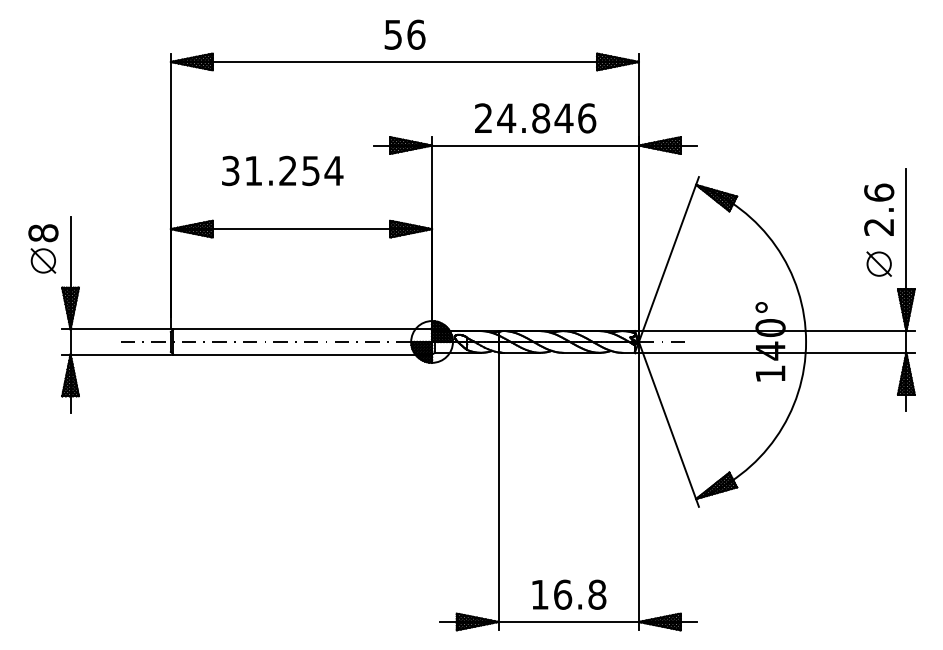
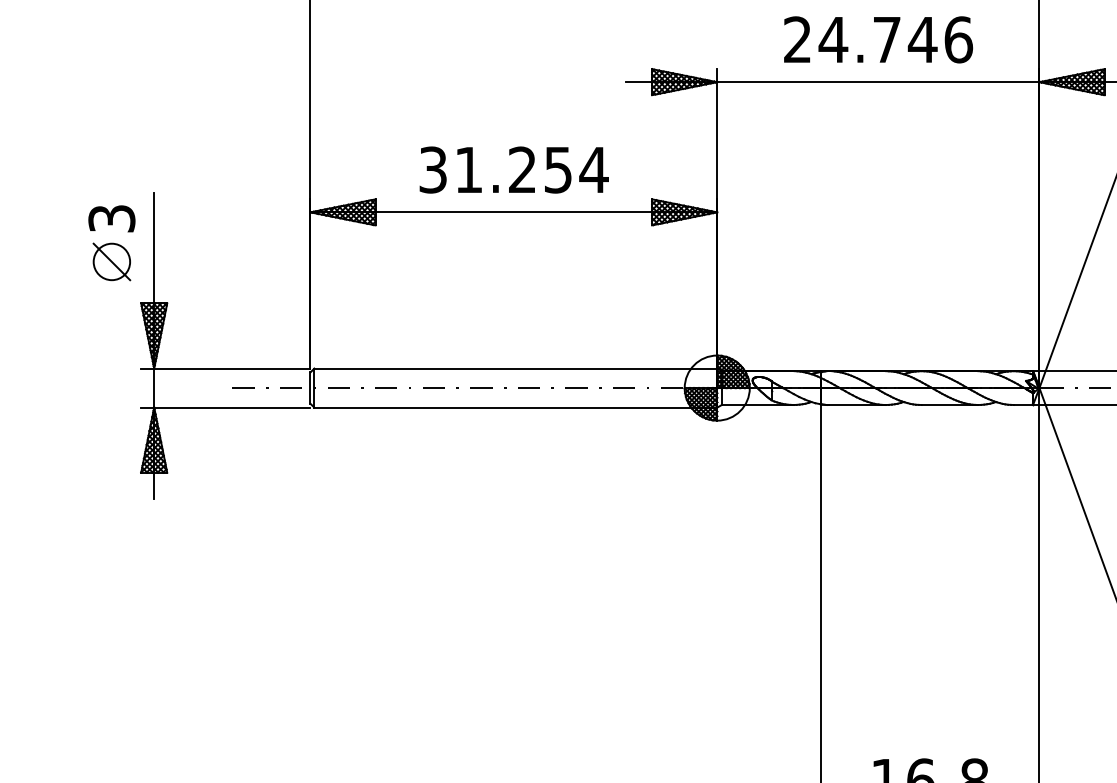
text: (541, 118) -> (887, 40), 24.846 -> 24.746
text: (282, 170) -> (513, 169), moved
text: (43, 233) -> (112, 219), 8 -> 3

